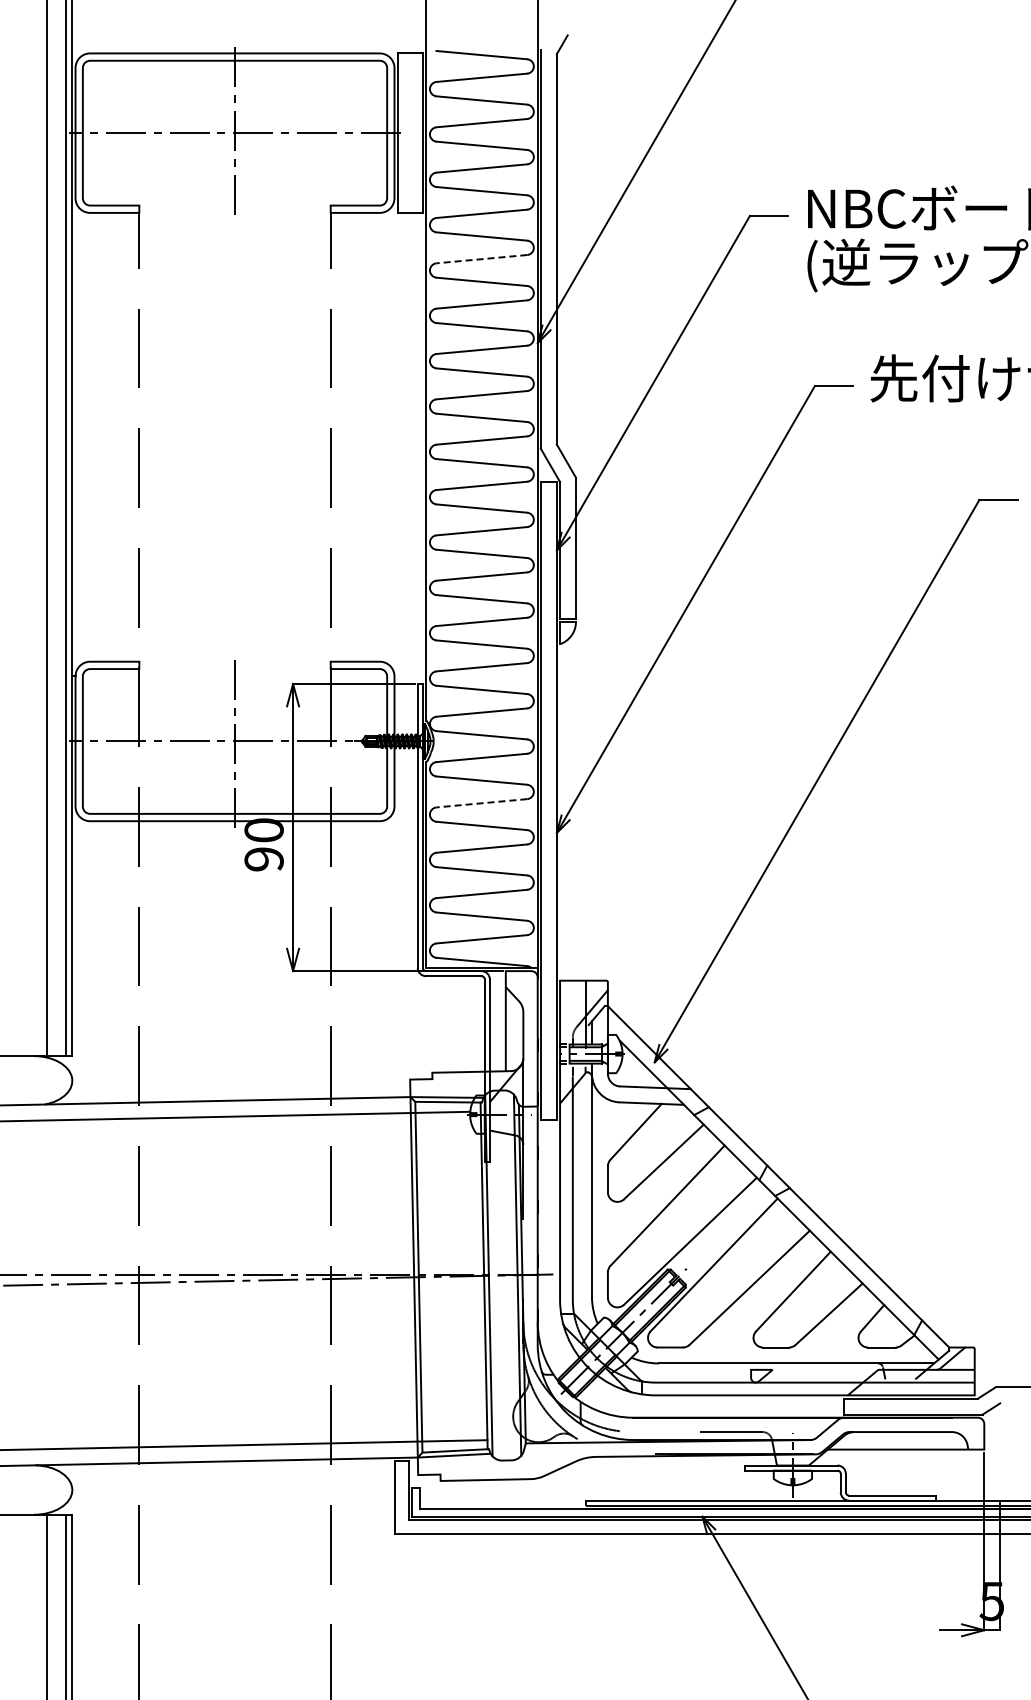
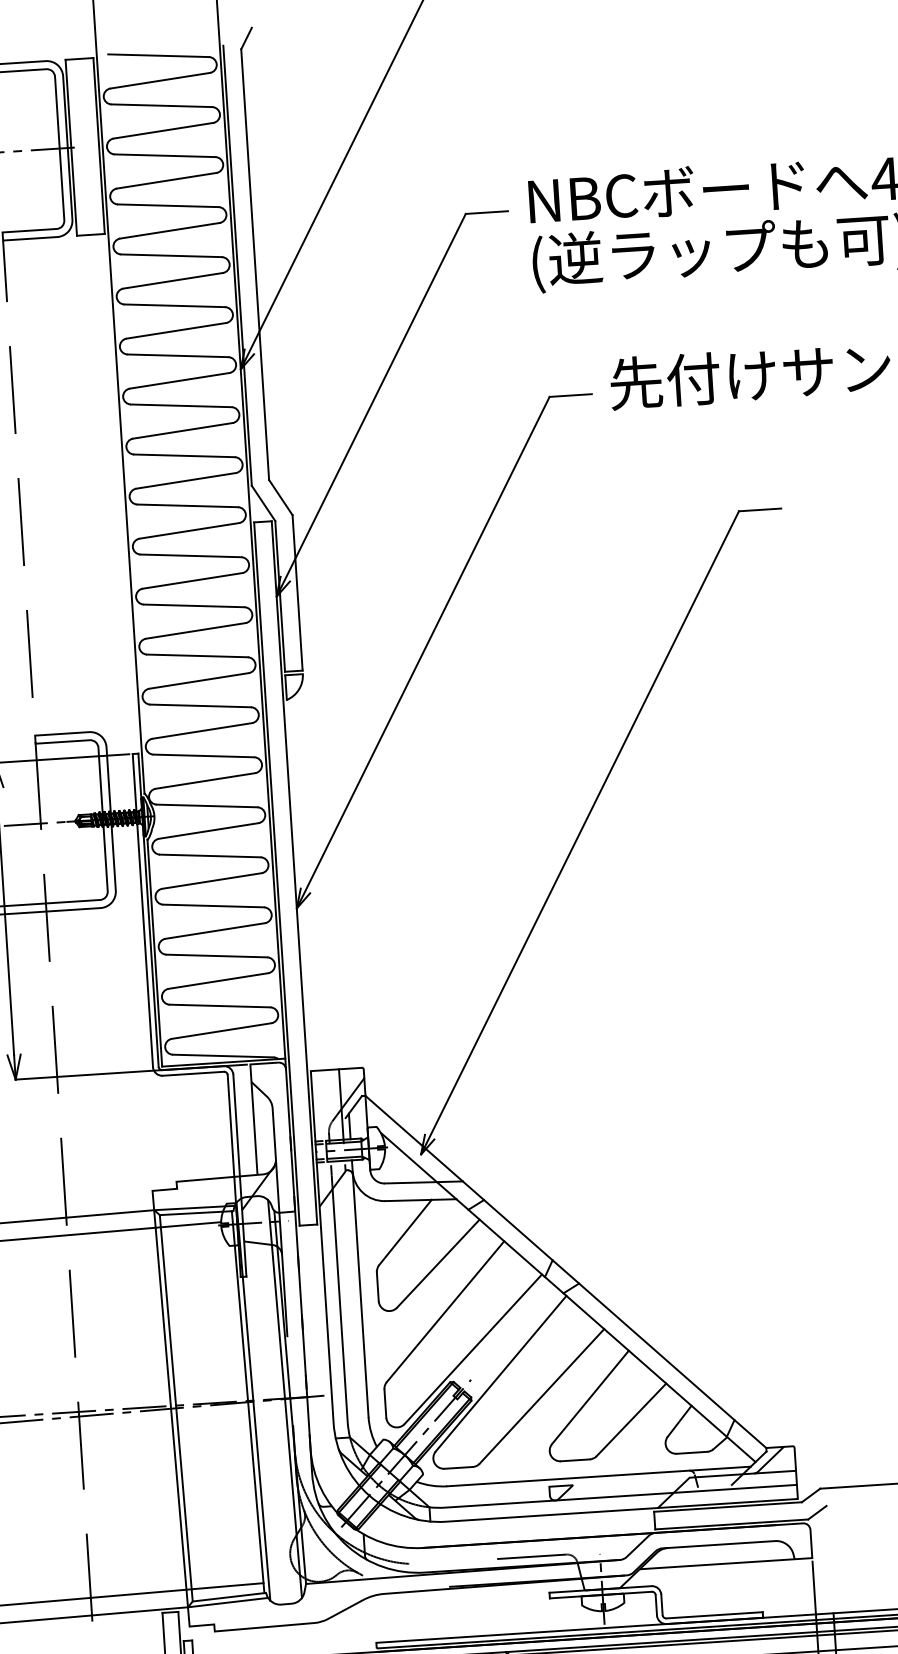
line: (481, 259) -> (172, 281), dashed -> solid
line: (481, 803) -> (211, 881), dashed -> solid

